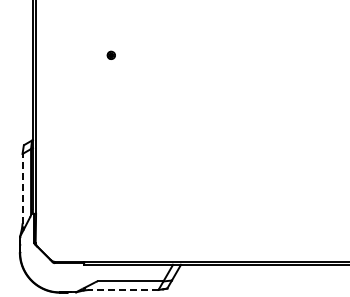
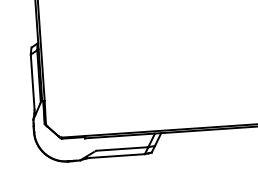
line: (22, 188) -> (32, 81), dashed -> solid
line: (122, 290) -> (116, 156), dashed -> solid

